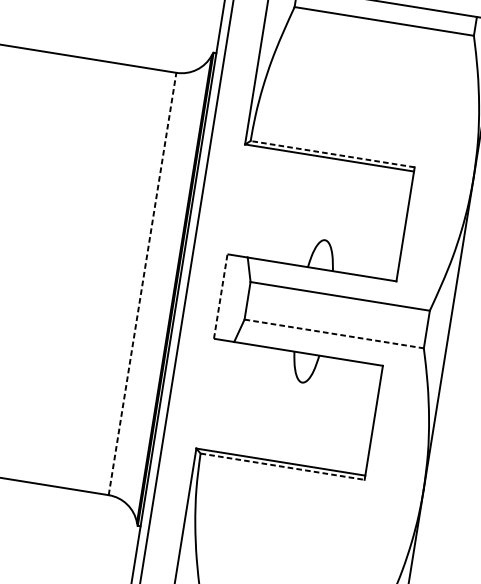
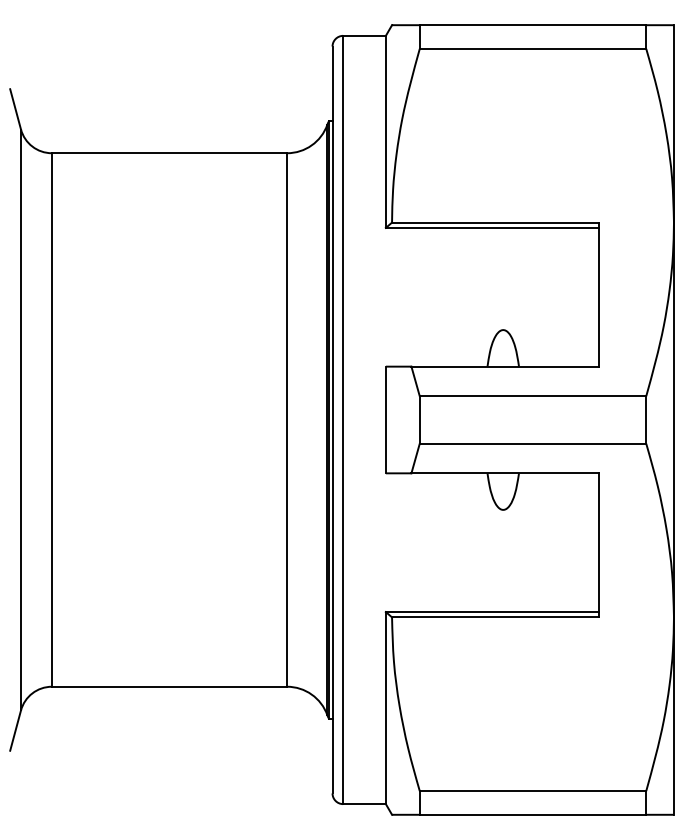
line: (332, 154) -> (495, 222), dashed -> solid
line: (142, 284) -> (287, 420), dashed -> solid
line: (220, 296) -> (385, 419), dashed -> solid
line: (334, 333) -> (533, 443), dashed -> solid
line: (282, 466) -> (495, 617), dashed -> solid

